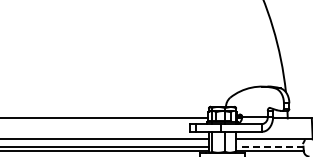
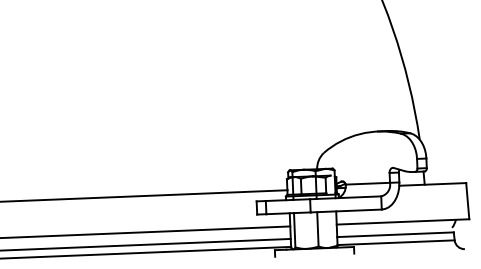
line: (269, 146) -> (395, 234), dashed -> solid

